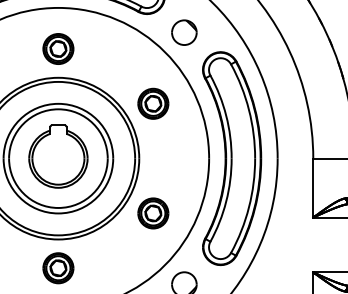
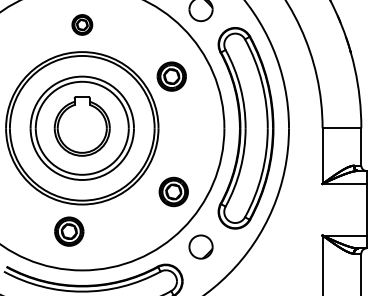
part: (58, 48) -> (82, 24), size x0.7
part: (153, 212) -> (173, 191), moved
part: (58, 268) -> (69, 231), moved

